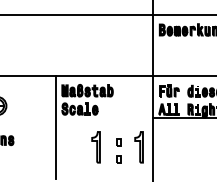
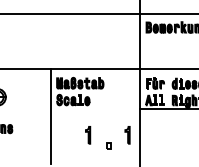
part: (118, 142) -> (108, 130), removed
part: (95, 147) -> (87, 135), size x0.6
part: (139, 147) -> (127, 135), size x0.6

